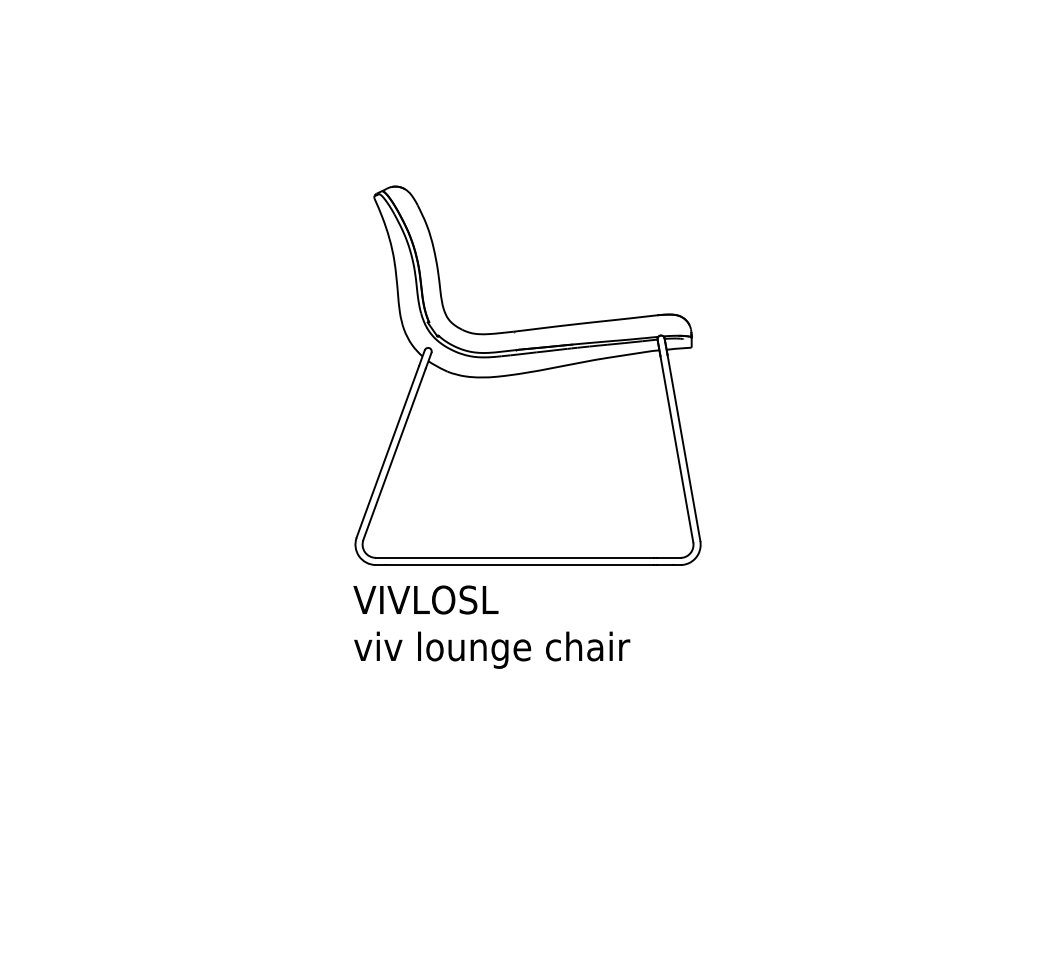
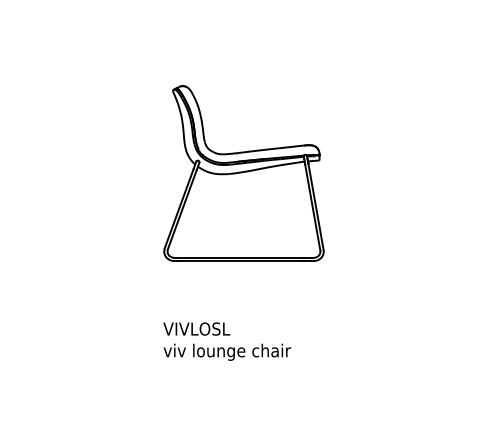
text: (492, 626) -> (227, 341), moved

